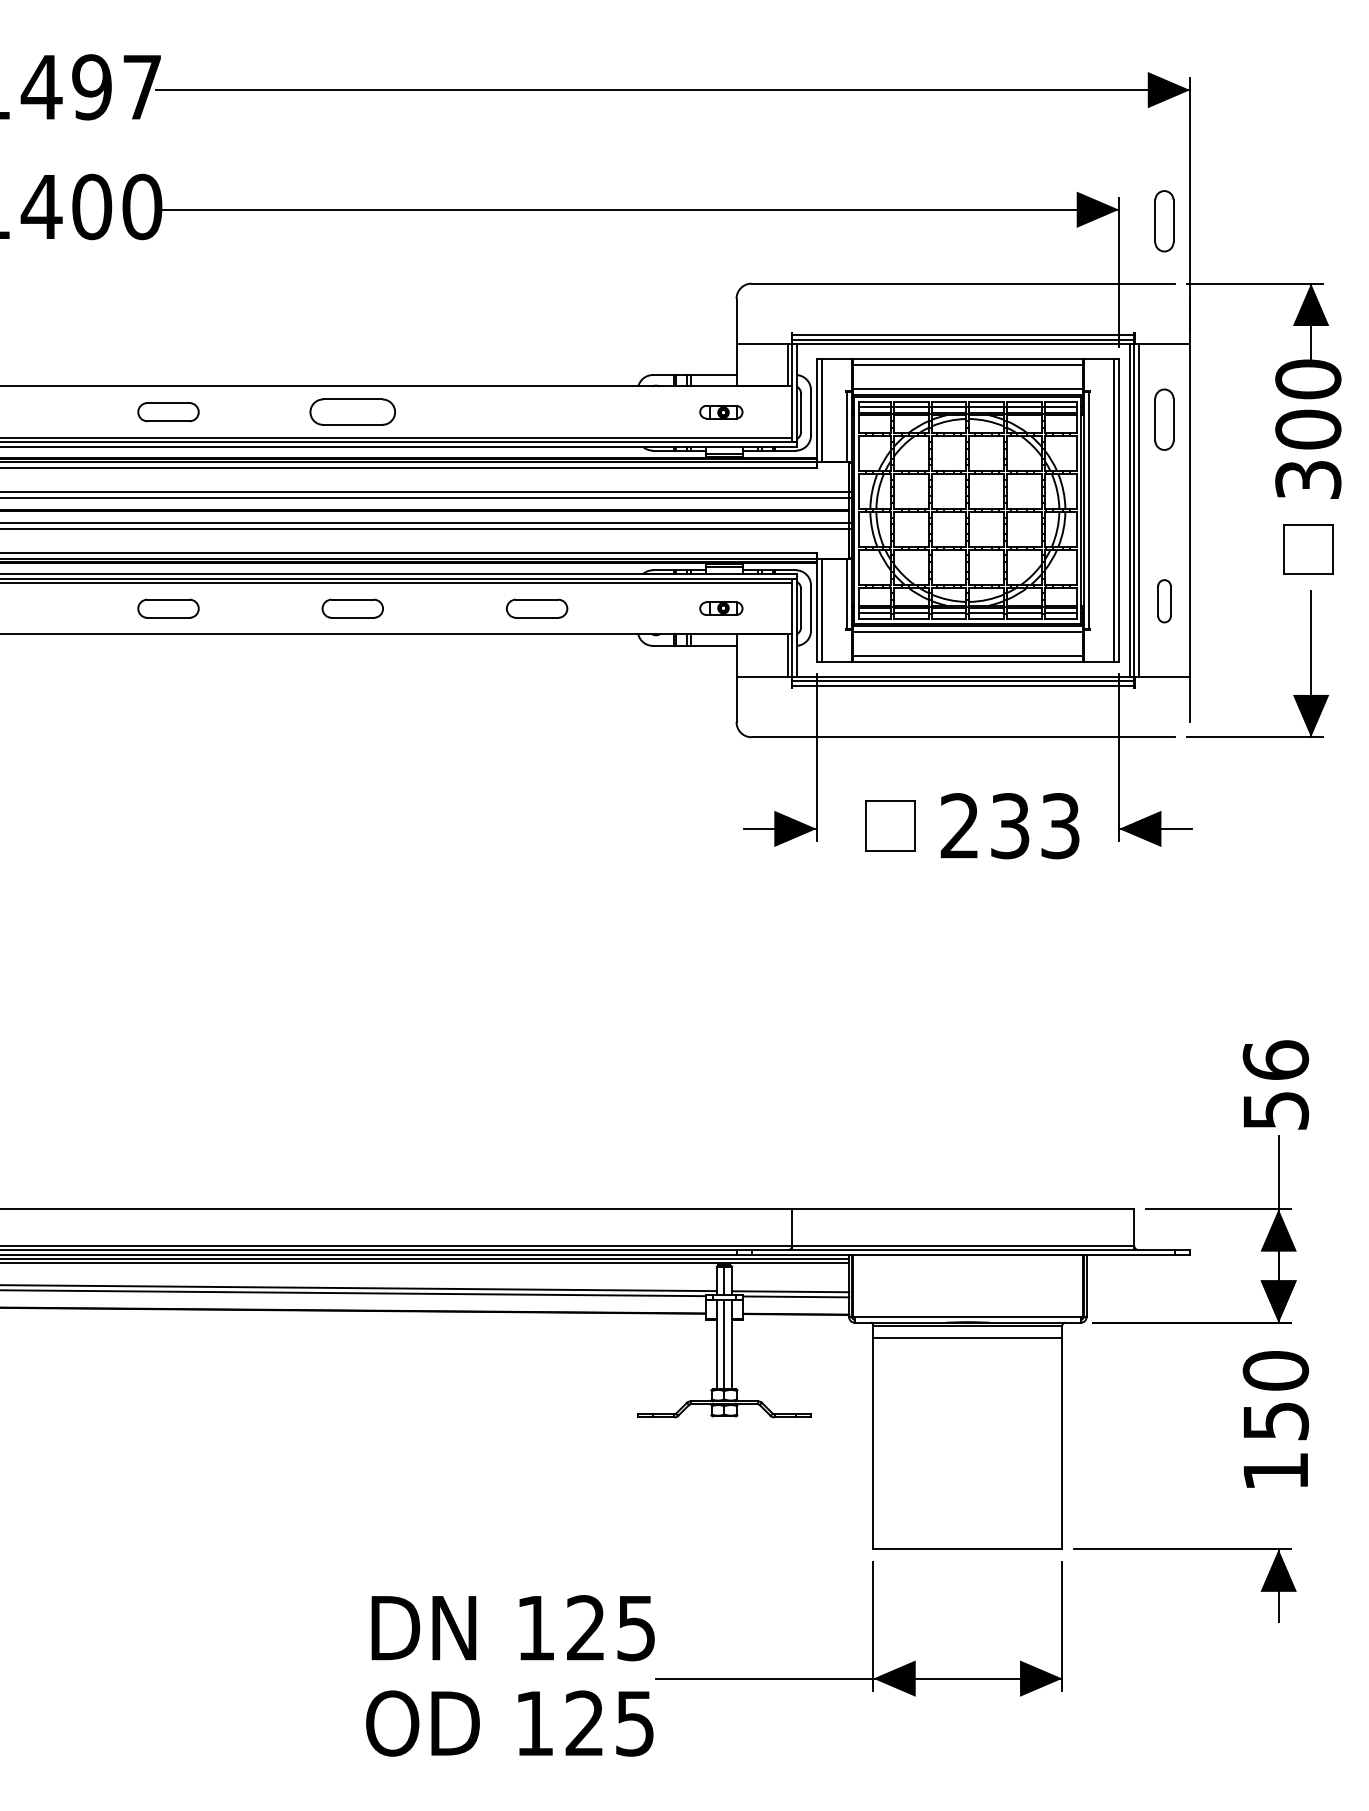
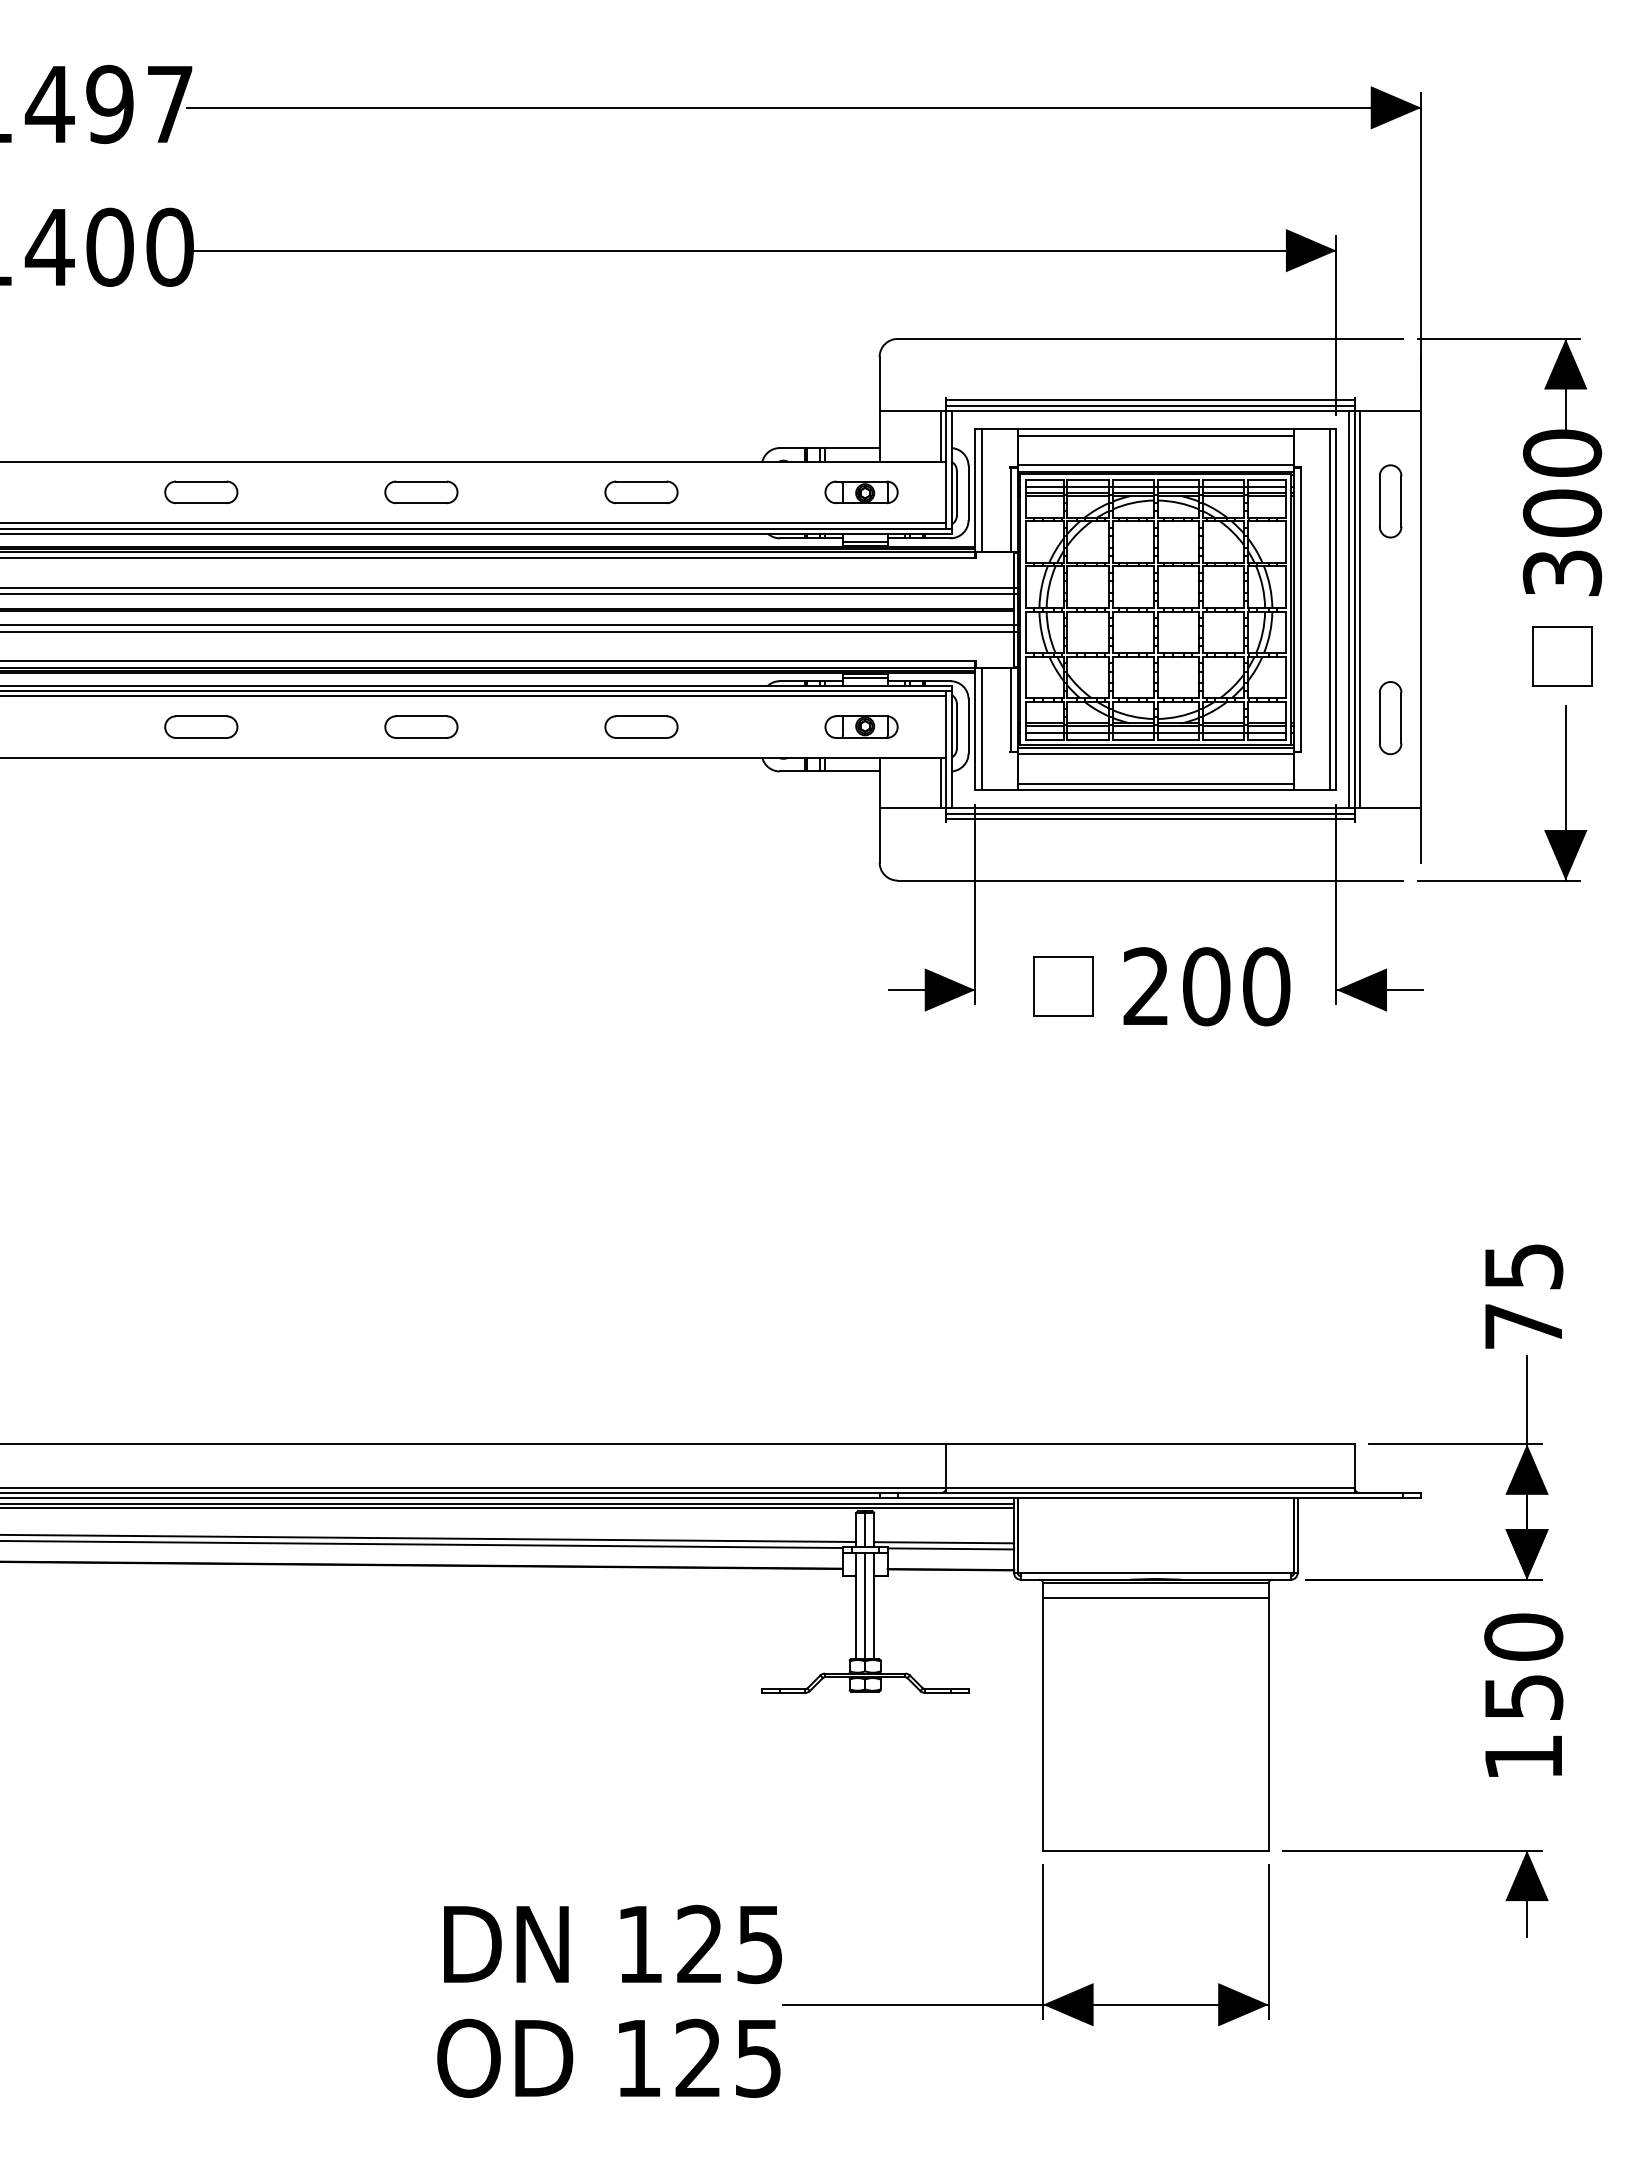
part: (1164, 221) -> (1390, 264), removed
part: (352, 412) -> (421, 492), size x0.71
part: (537, 412) -> (641, 492), added
part: (721, 412) -> (861, 492), size x1.43
part: (1164, 601) -> (1390, 718), size x1.43
part: (721, 608) -> (861, 726), size x1.43
text: (1035, 825) -> (1236, 986), 233 -> 200
text: (1275, 1084) -> (1523, 1295), 56 -> 75

